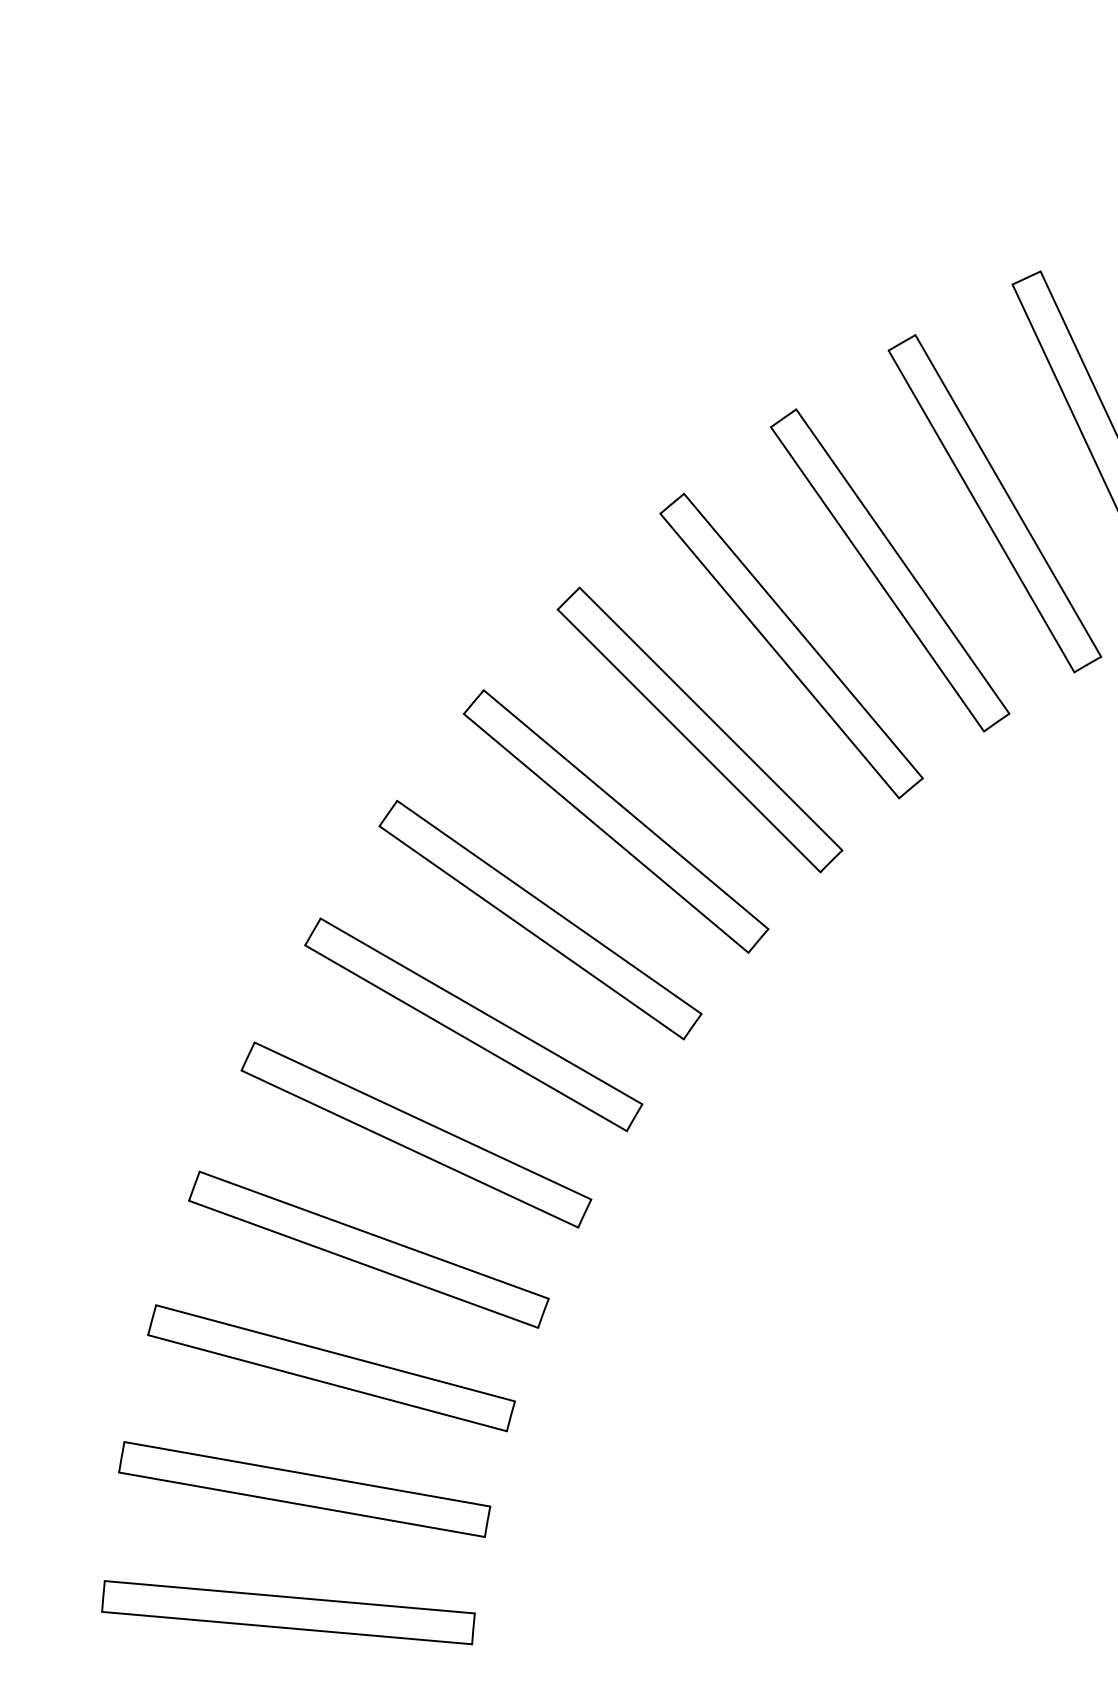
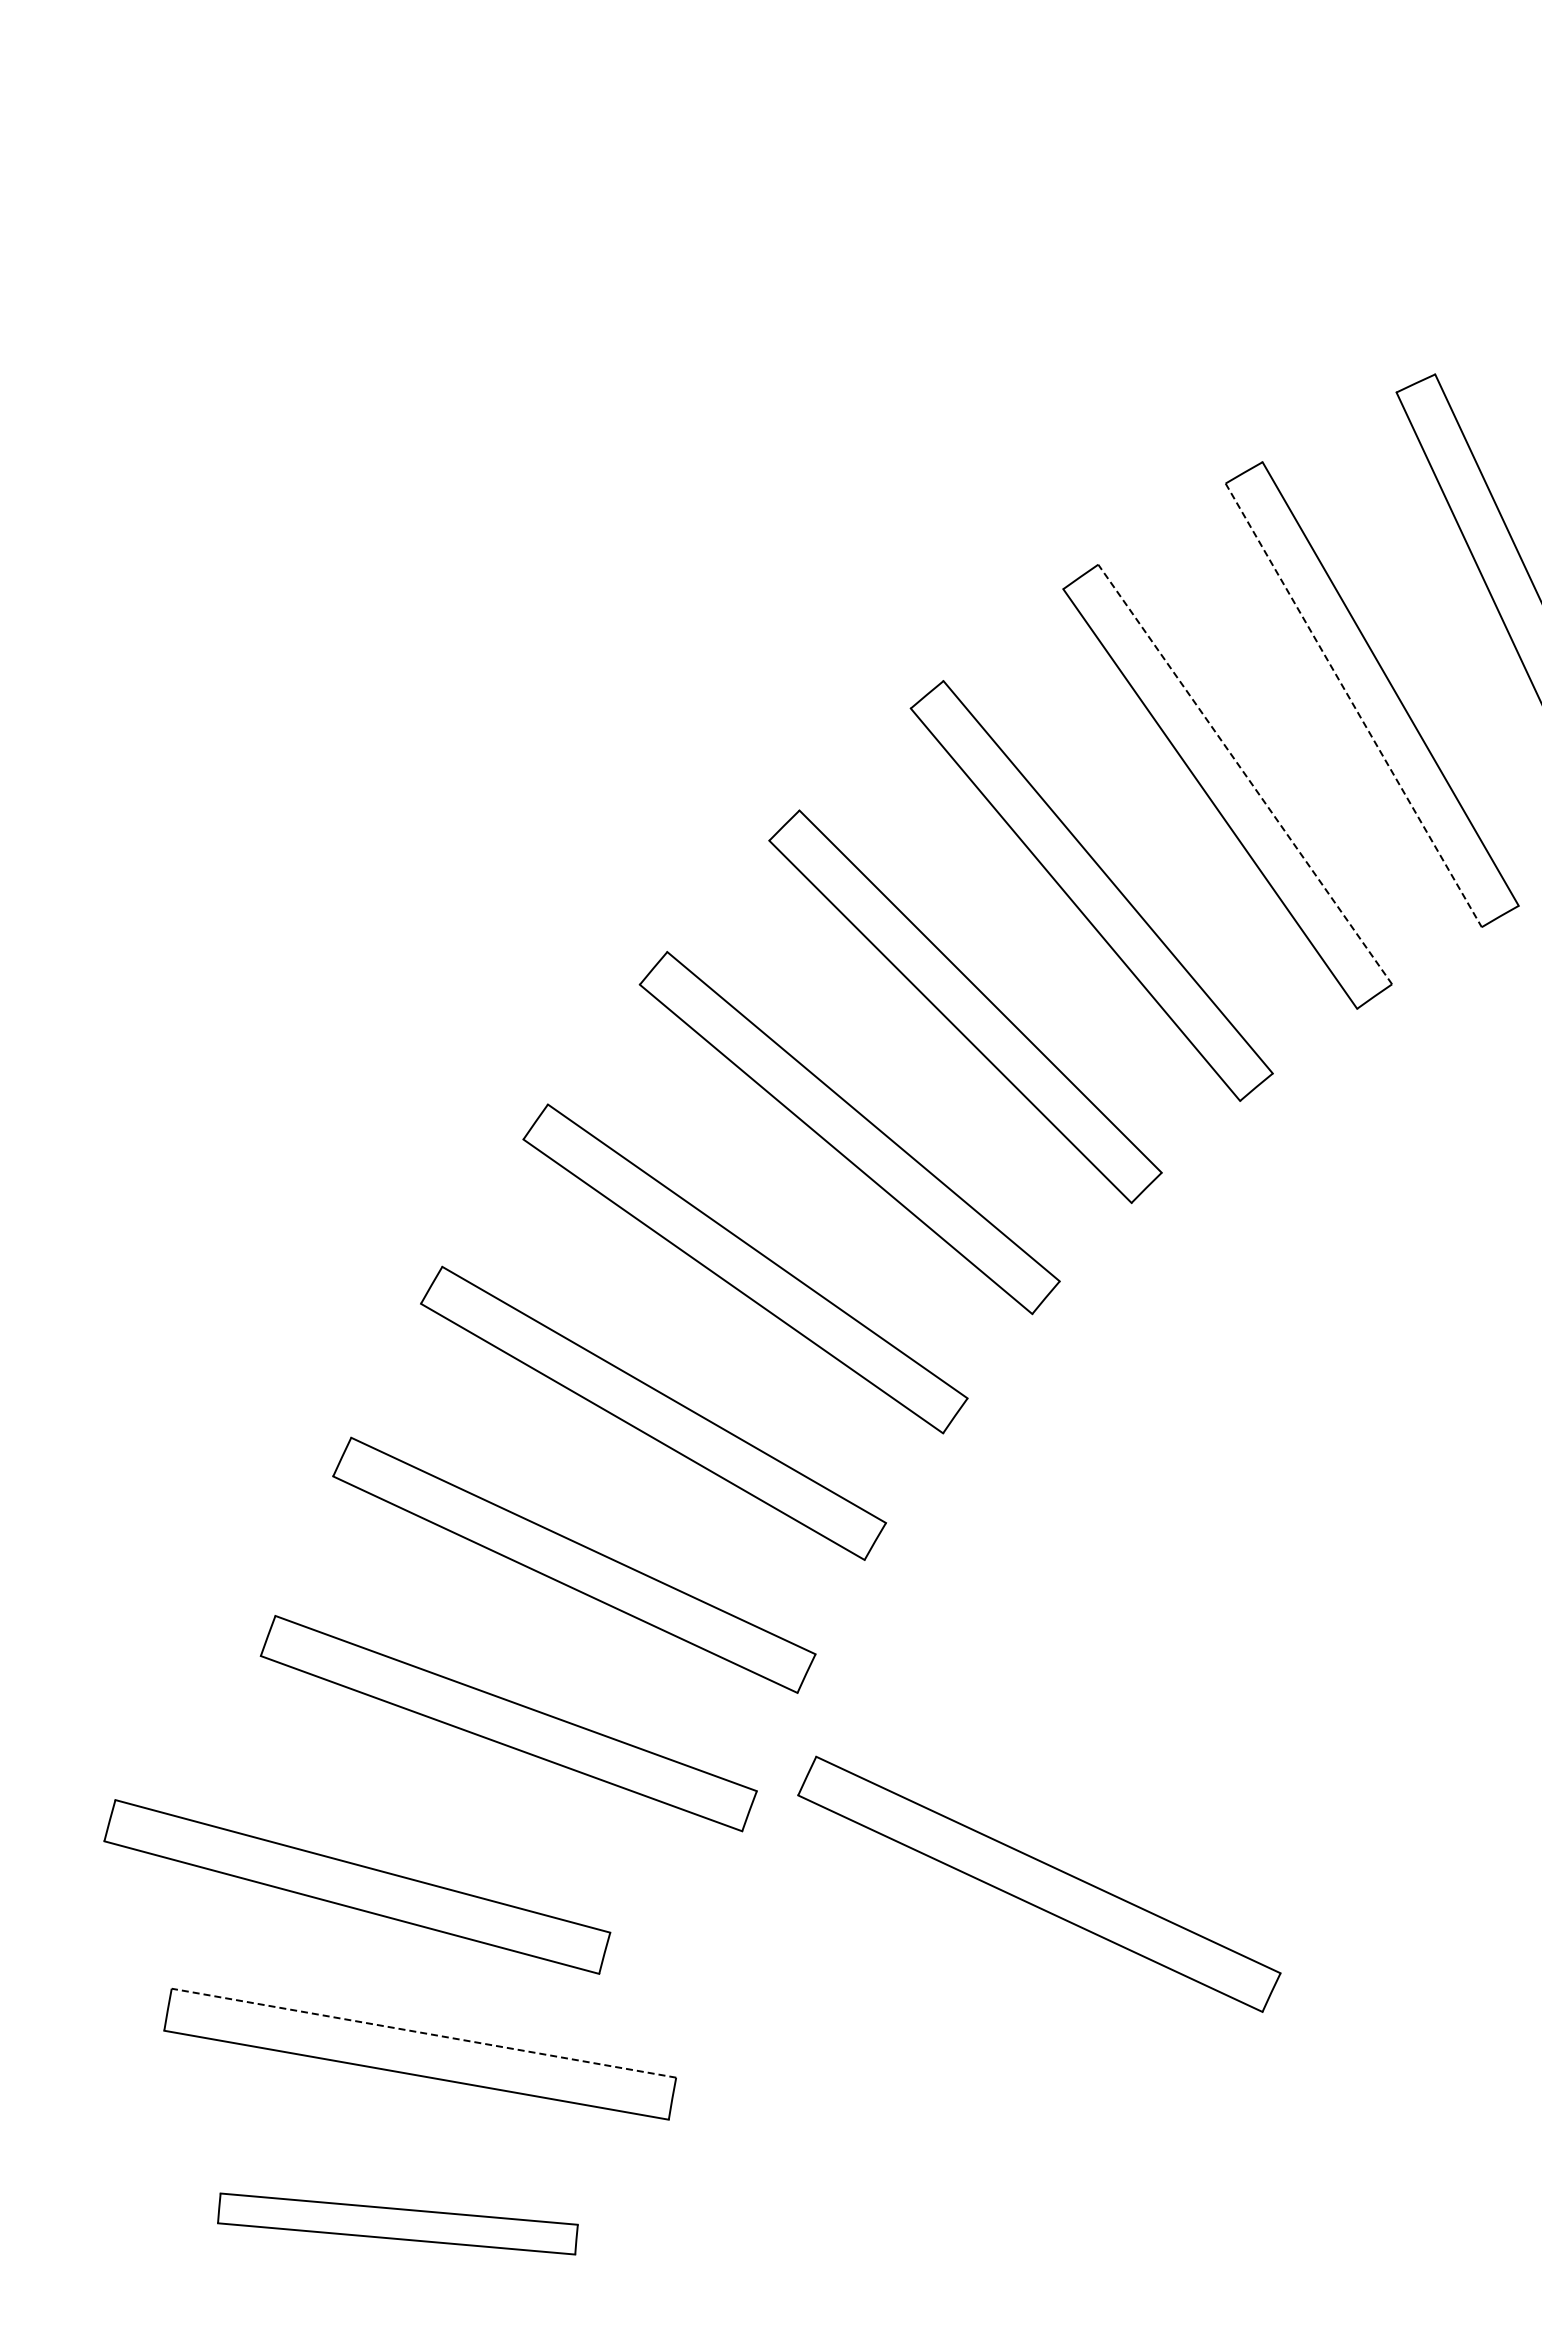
line: (981, 511) -> (1353, 705), solid -> dashed
line: (902, 561) -> (1244, 774), solid -> dashed
part: (753, 1365) -> (1039, 1883), added
part: (331, 1367) -> (357, 1886), moved
line: (307, 1474) -> (423, 2033), solid -> dashed
part: (288, 1612) -> (397, 2223), size x0.7

